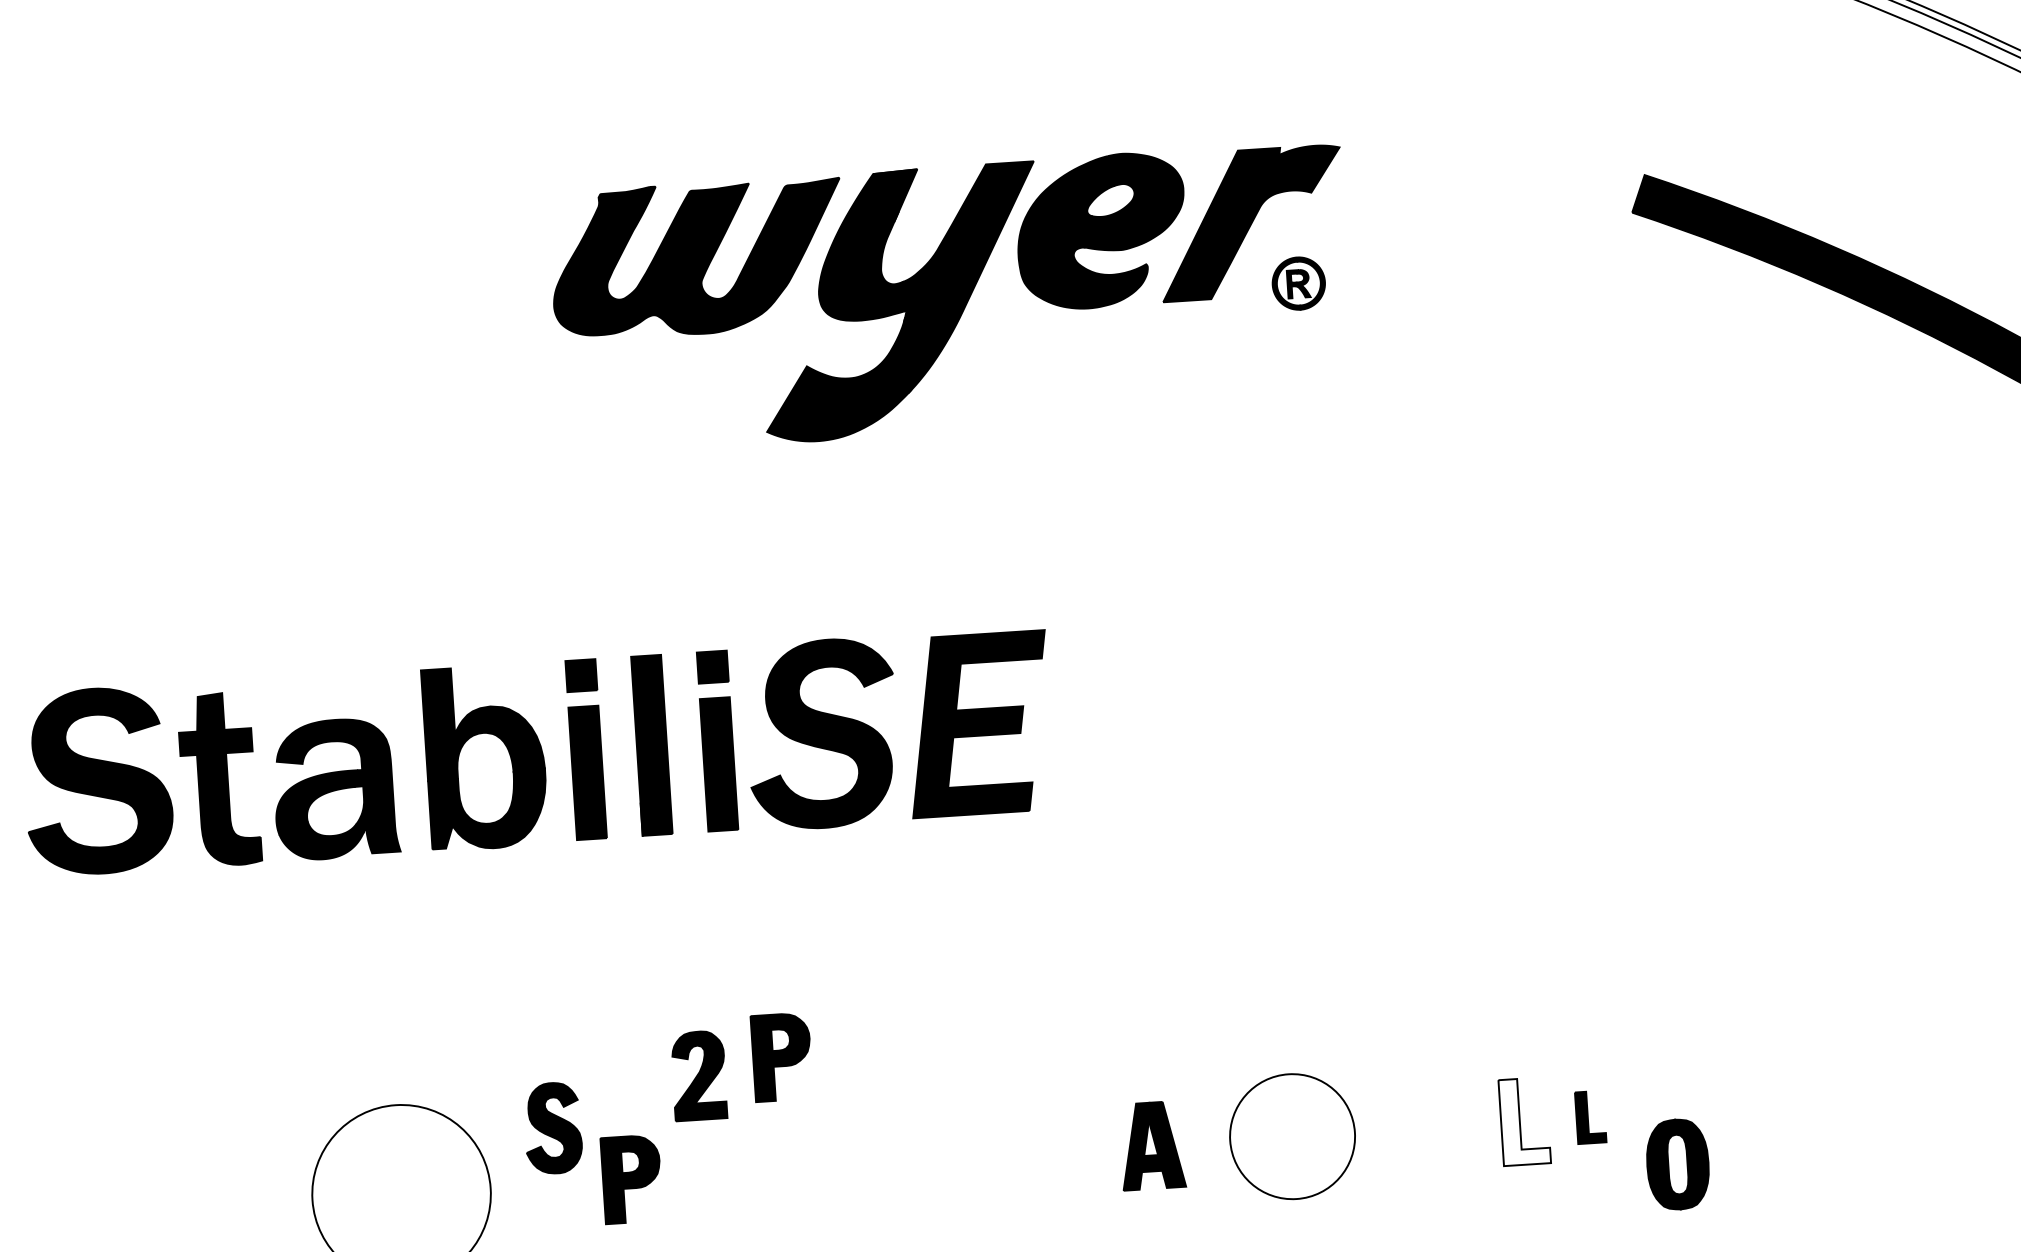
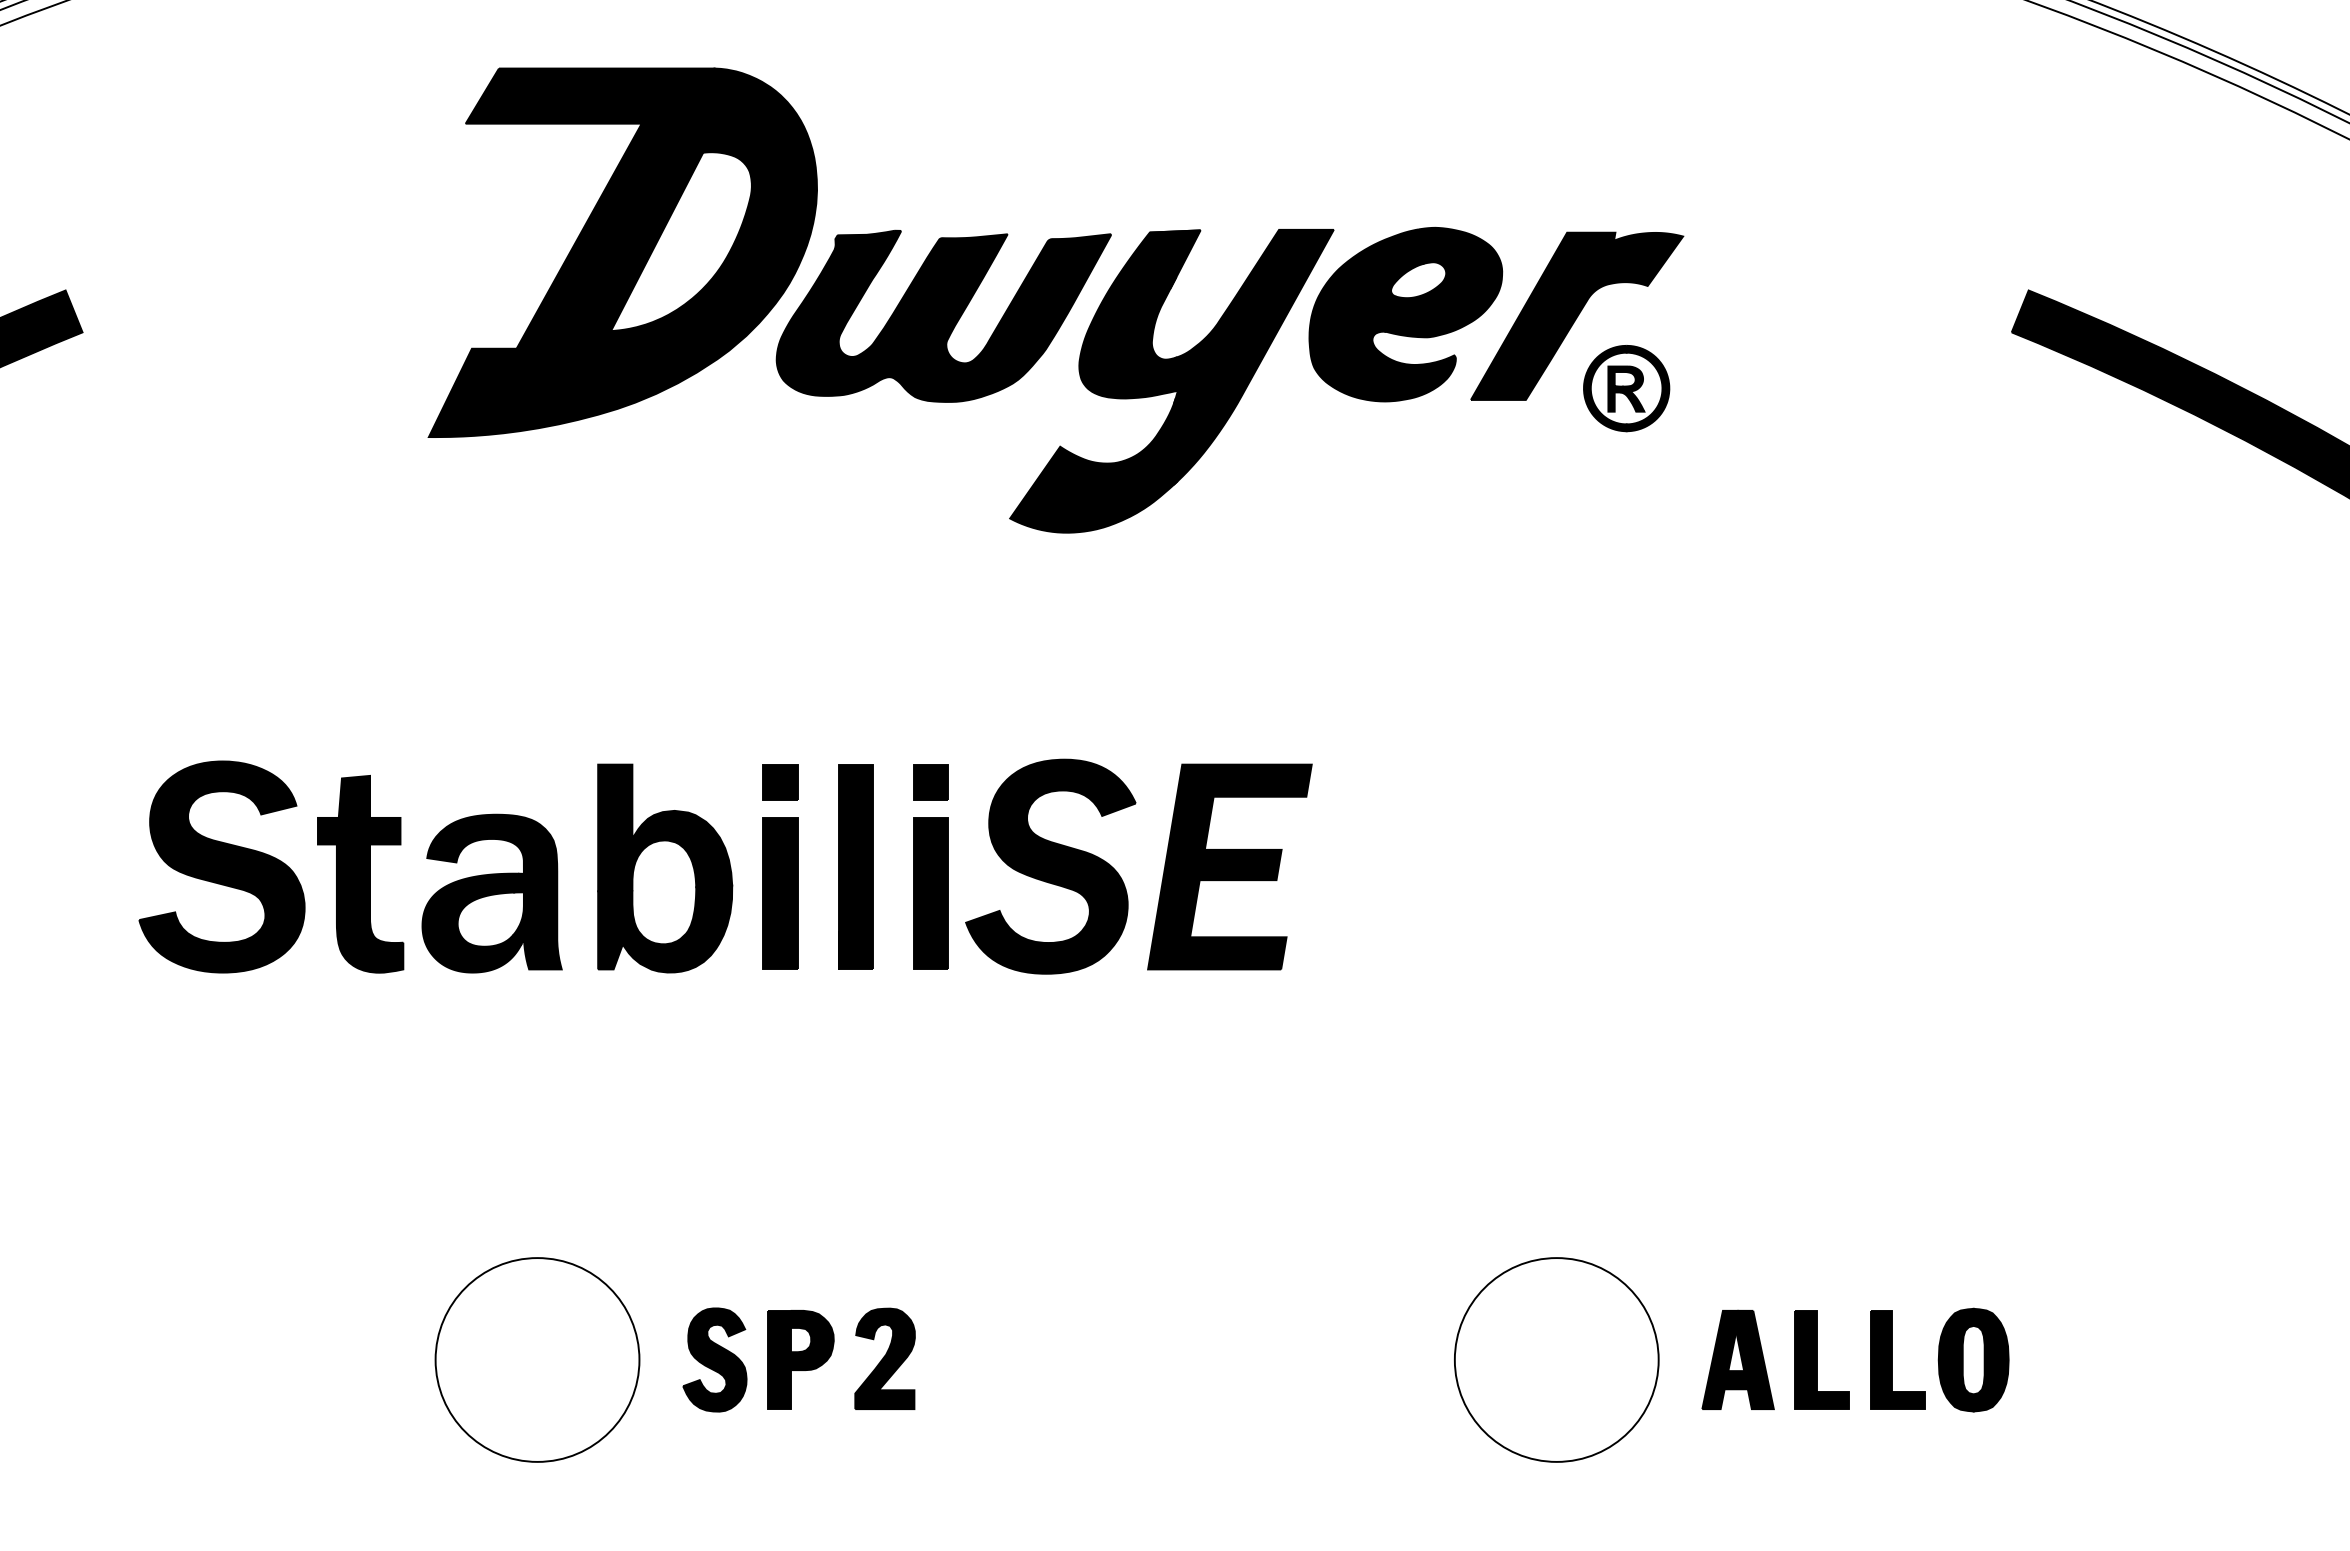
part: (413, 221) -> (622, 252), added
part: (1298, 283) -> (1626, 388), size x1.43
part: (781, 1056) -> (980, 1231), removed
part: (698, 1075) -> (884, 1358), moved
part: (1590, 1116) -> (1897, 1359), size x1.67
fill: (1524, 1121) -> (1822, 1359), added
part: (552, 1127) -> (714, 1359), moved
circle: (1292, 1136) -> (1556, 1359), size x1.43
part: (1151, 1145) -> (1737, 1359), moved
part: (1677, 1164) -> (1973, 1359), moved

